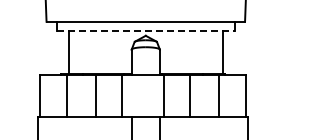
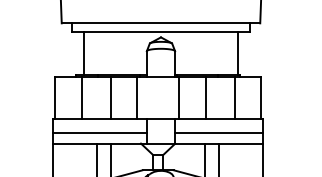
line: (146, 30) -> (161, 32), dashed -> solid
line: (84, 131) -> (99, 133), added
line: (204, 131) -> (219, 133), added

